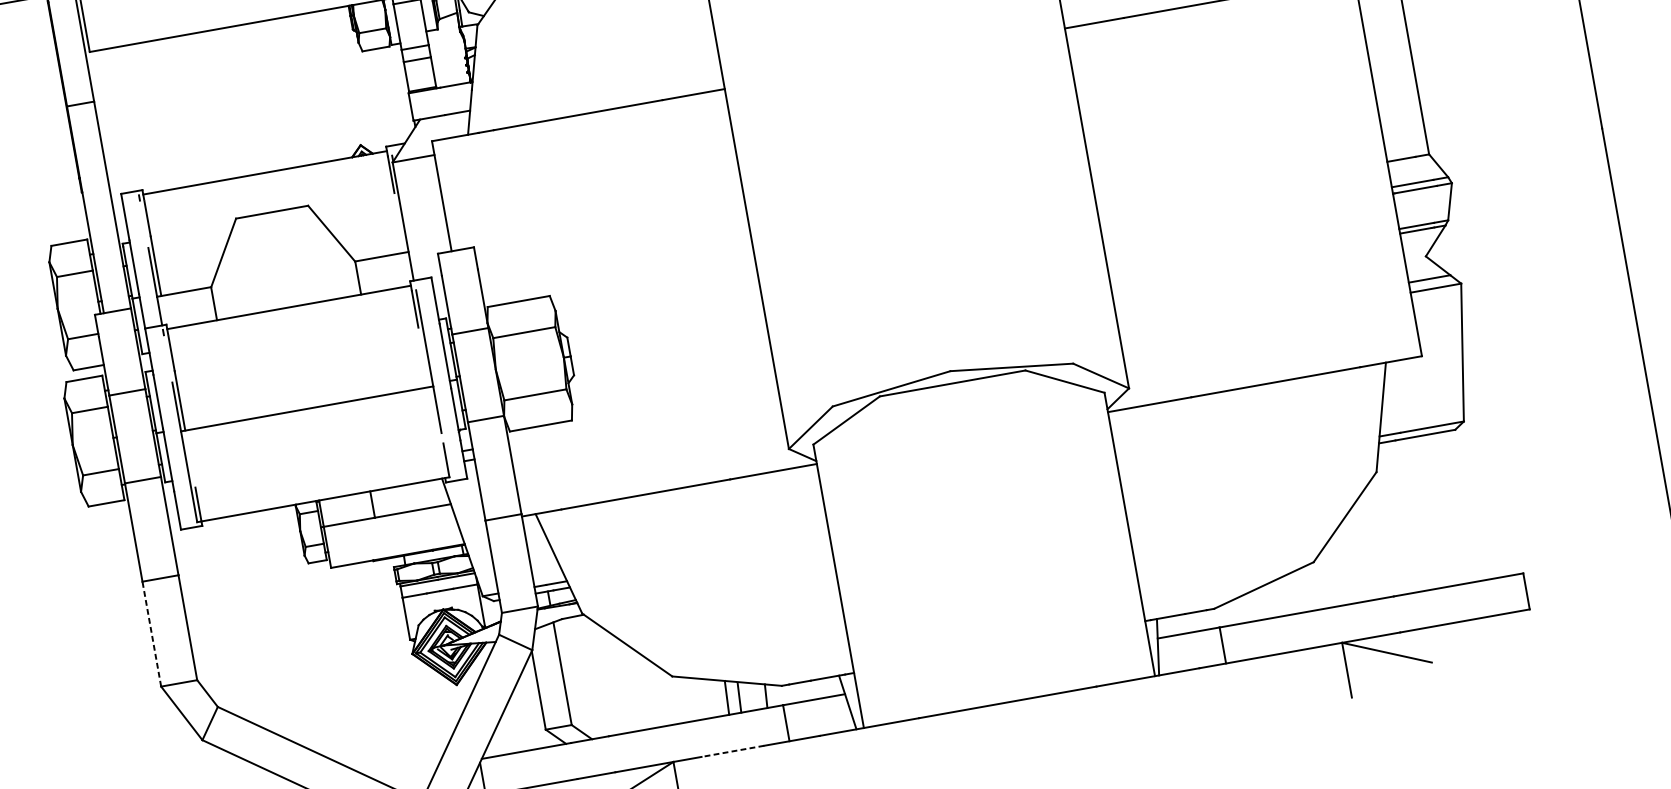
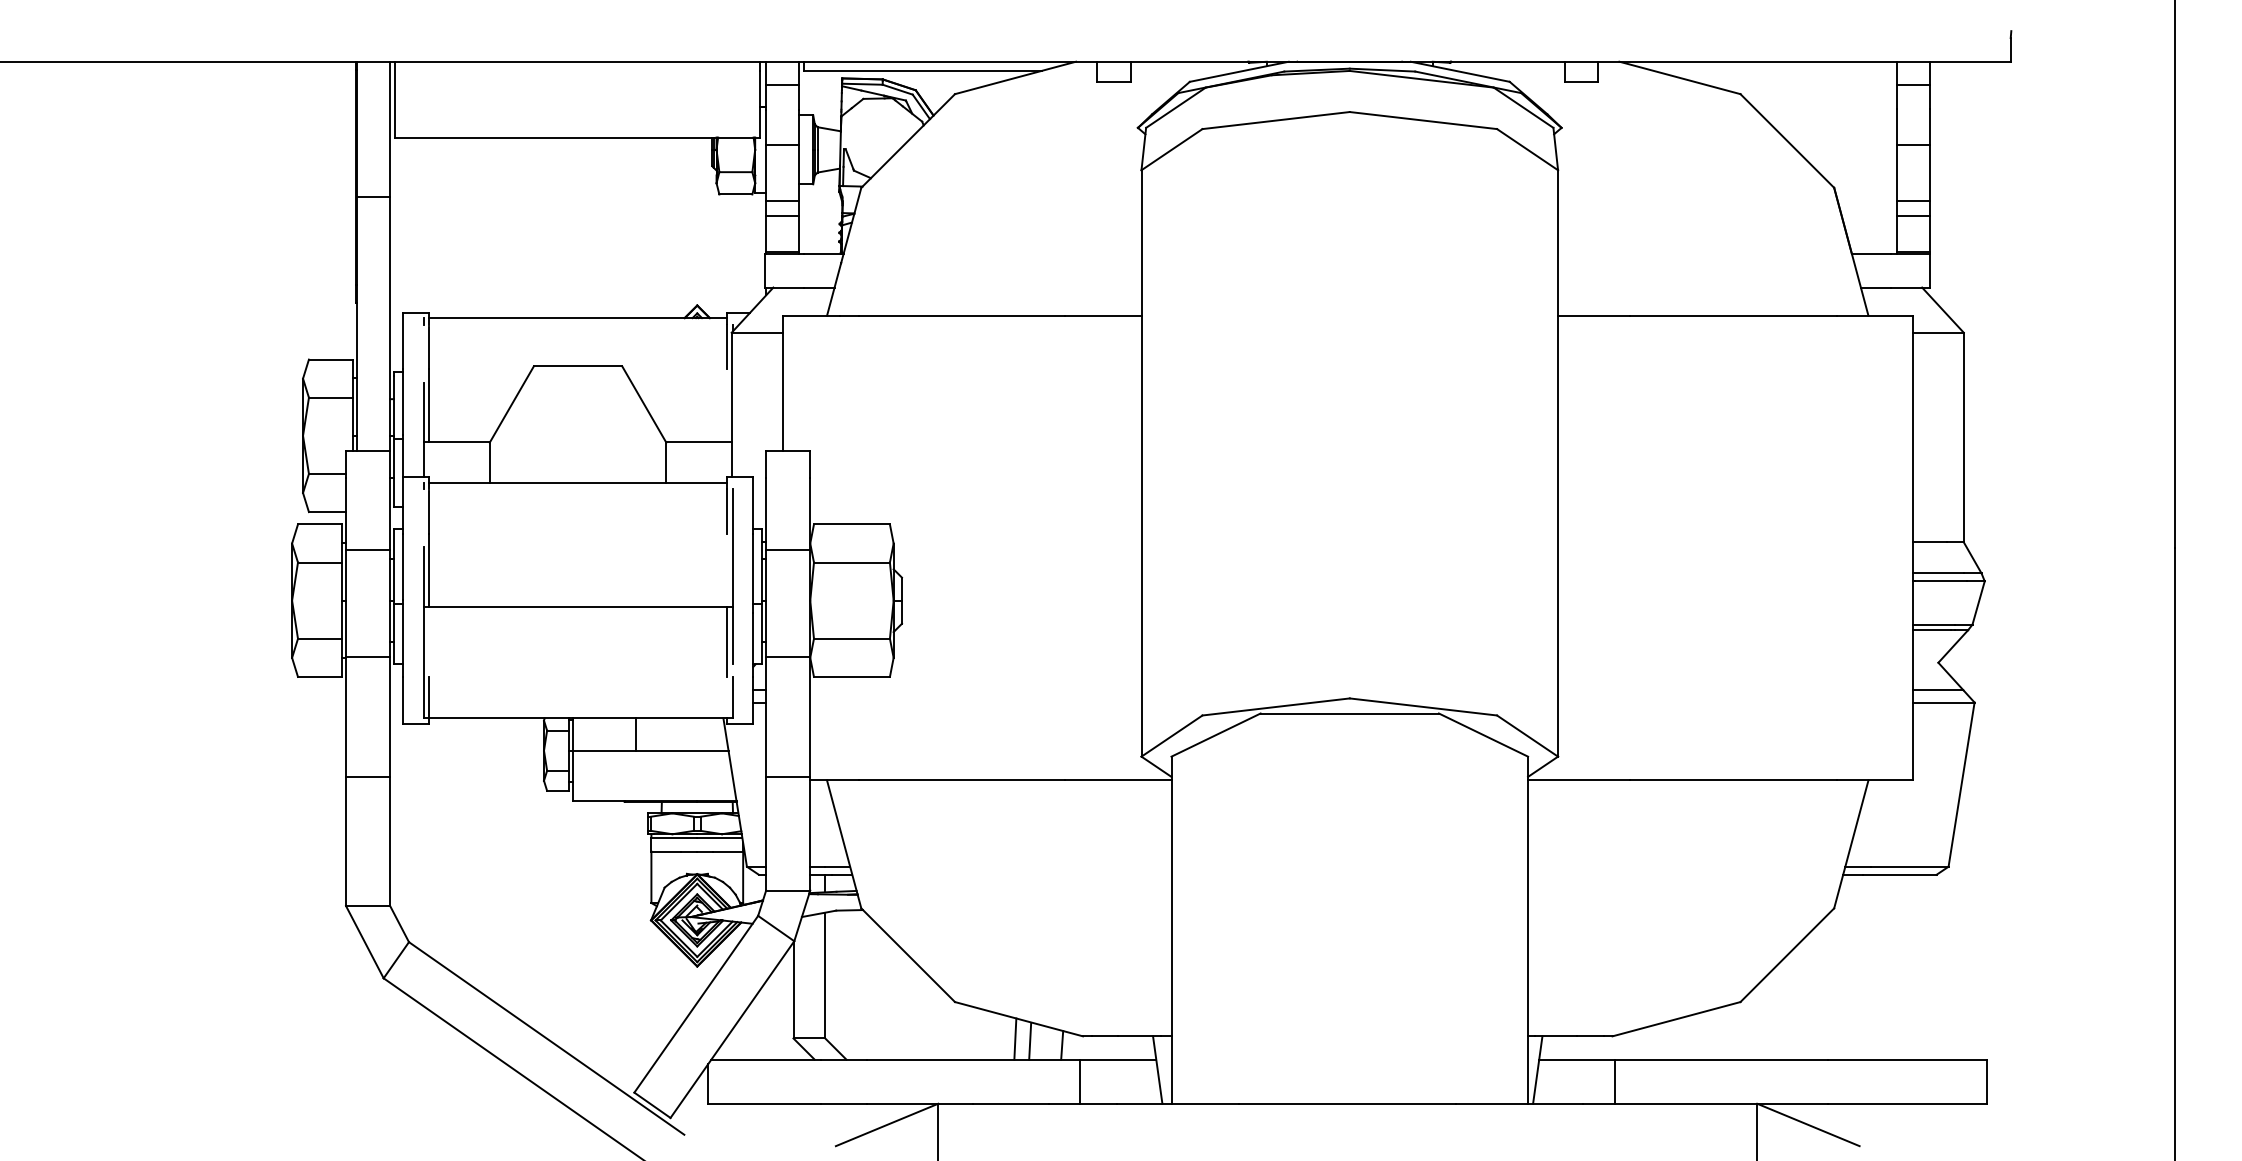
line: (434, 415) -> (727, 642), added
line: (152, 633) -> (346, 841), dashed -> solid
line: (732, 751) -> (1010, 1103), dashed -> solid

